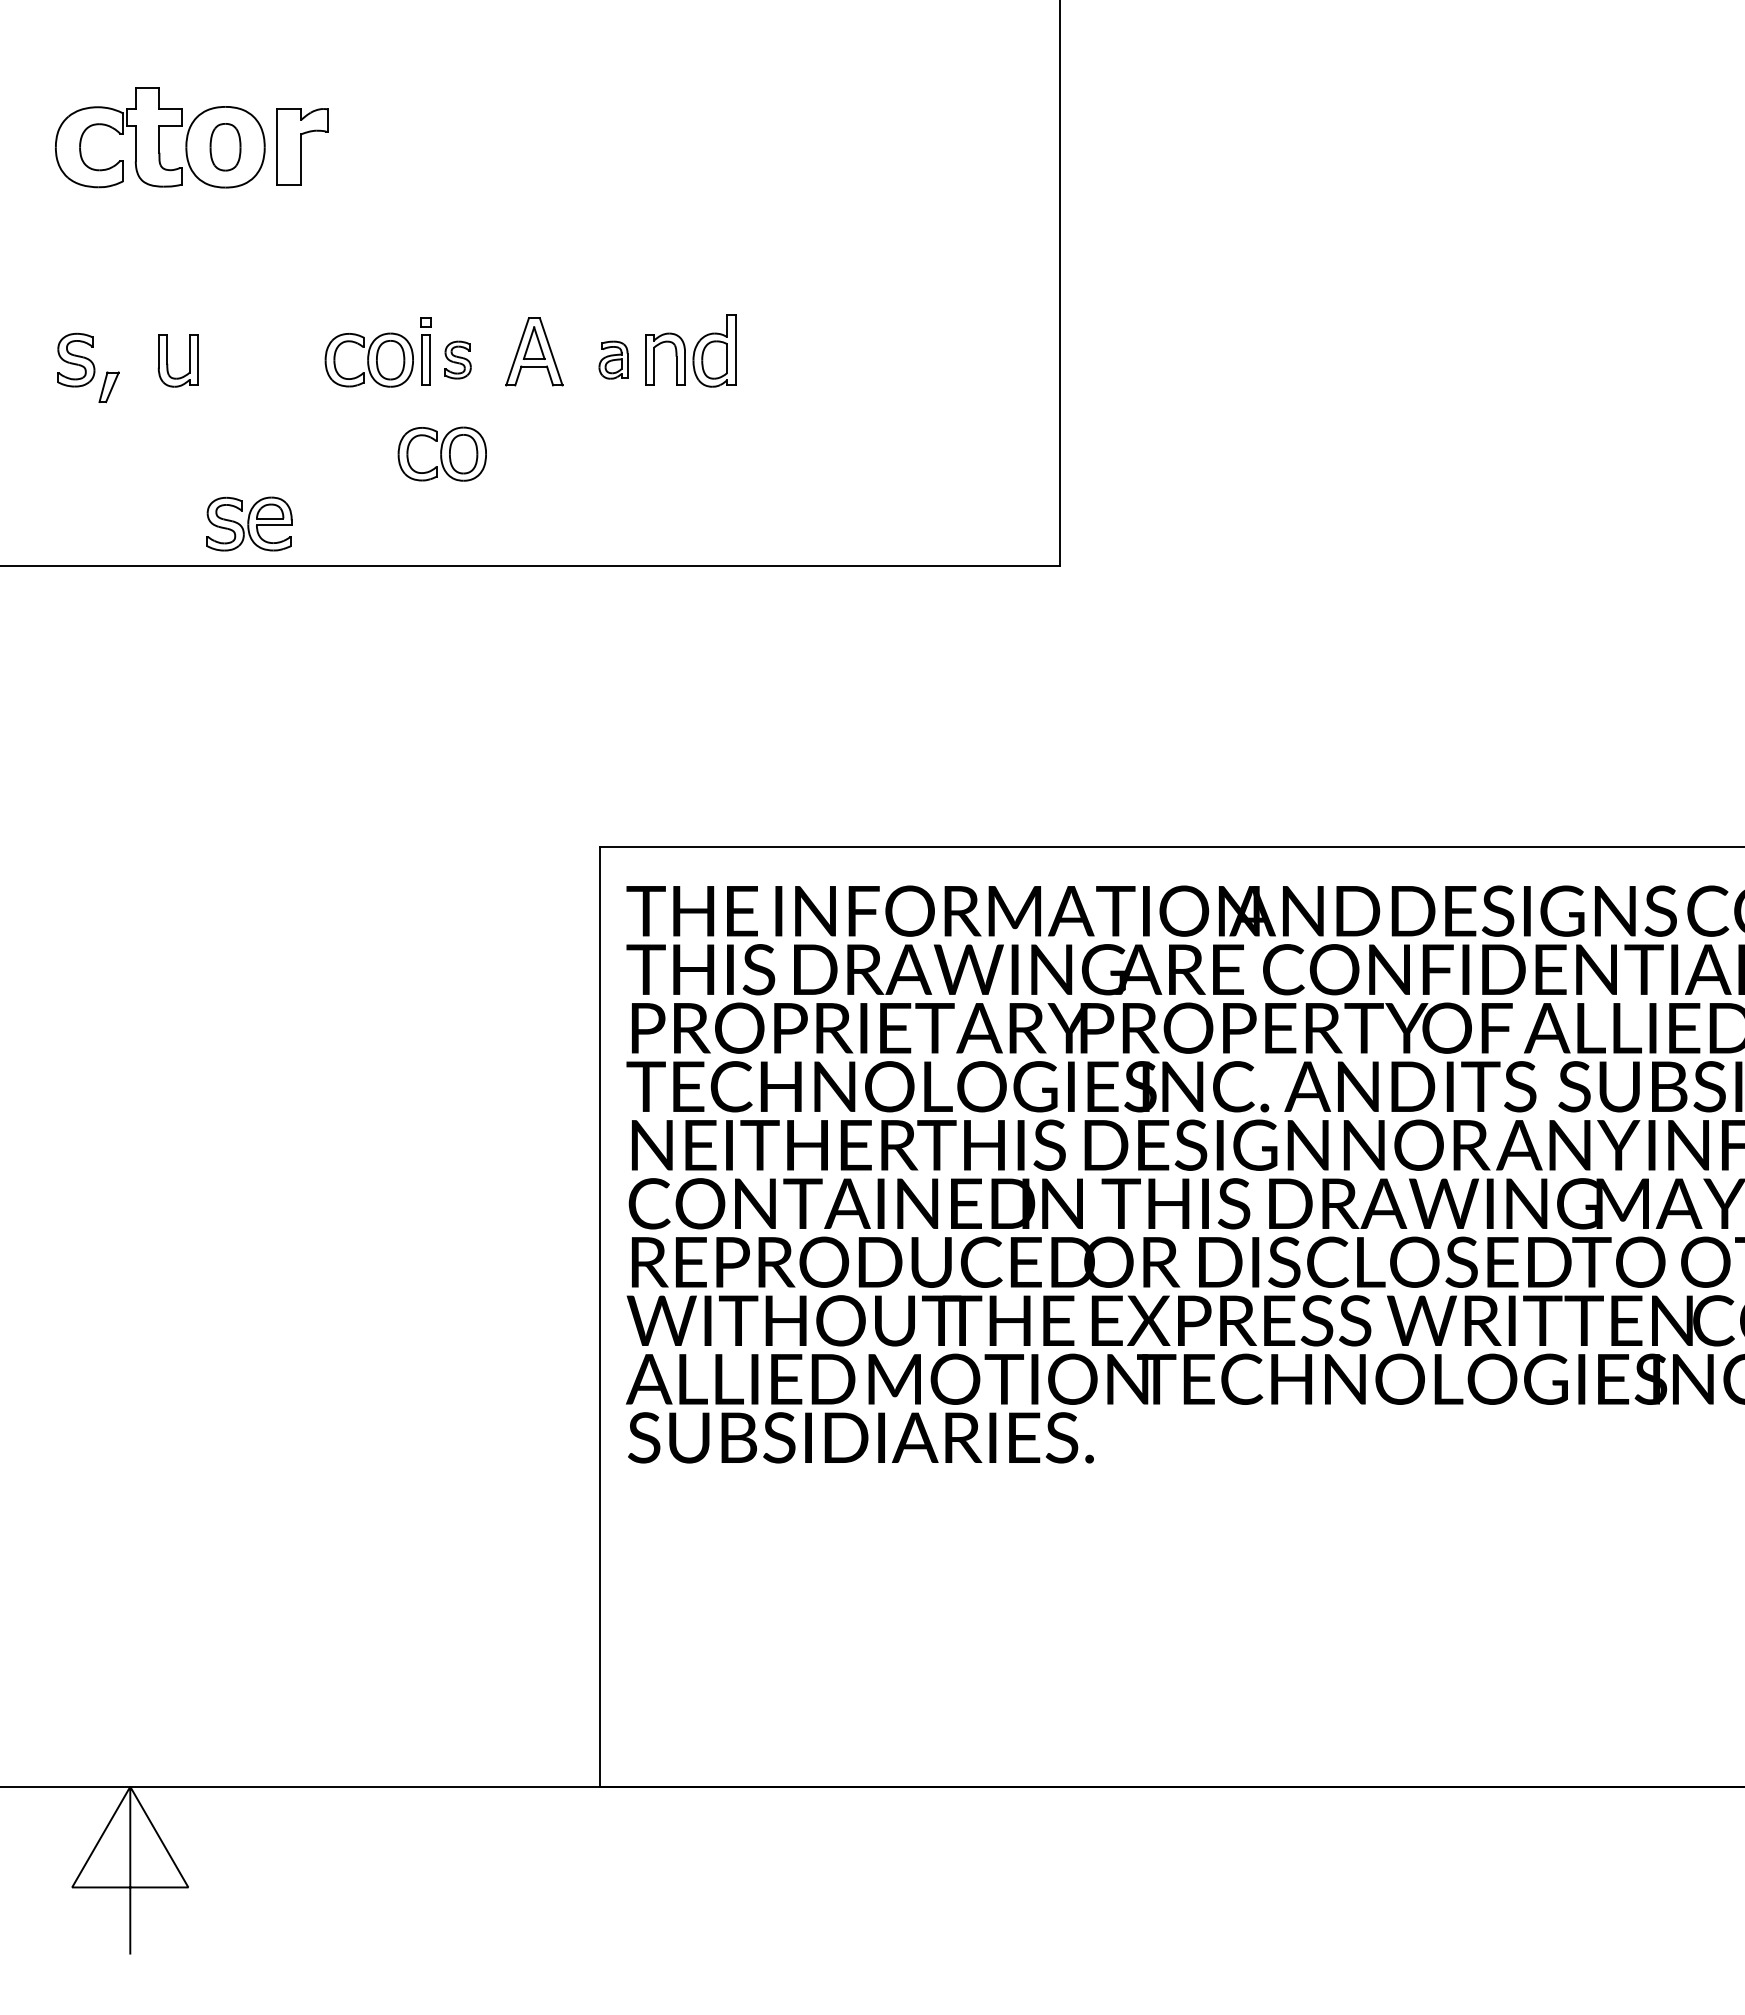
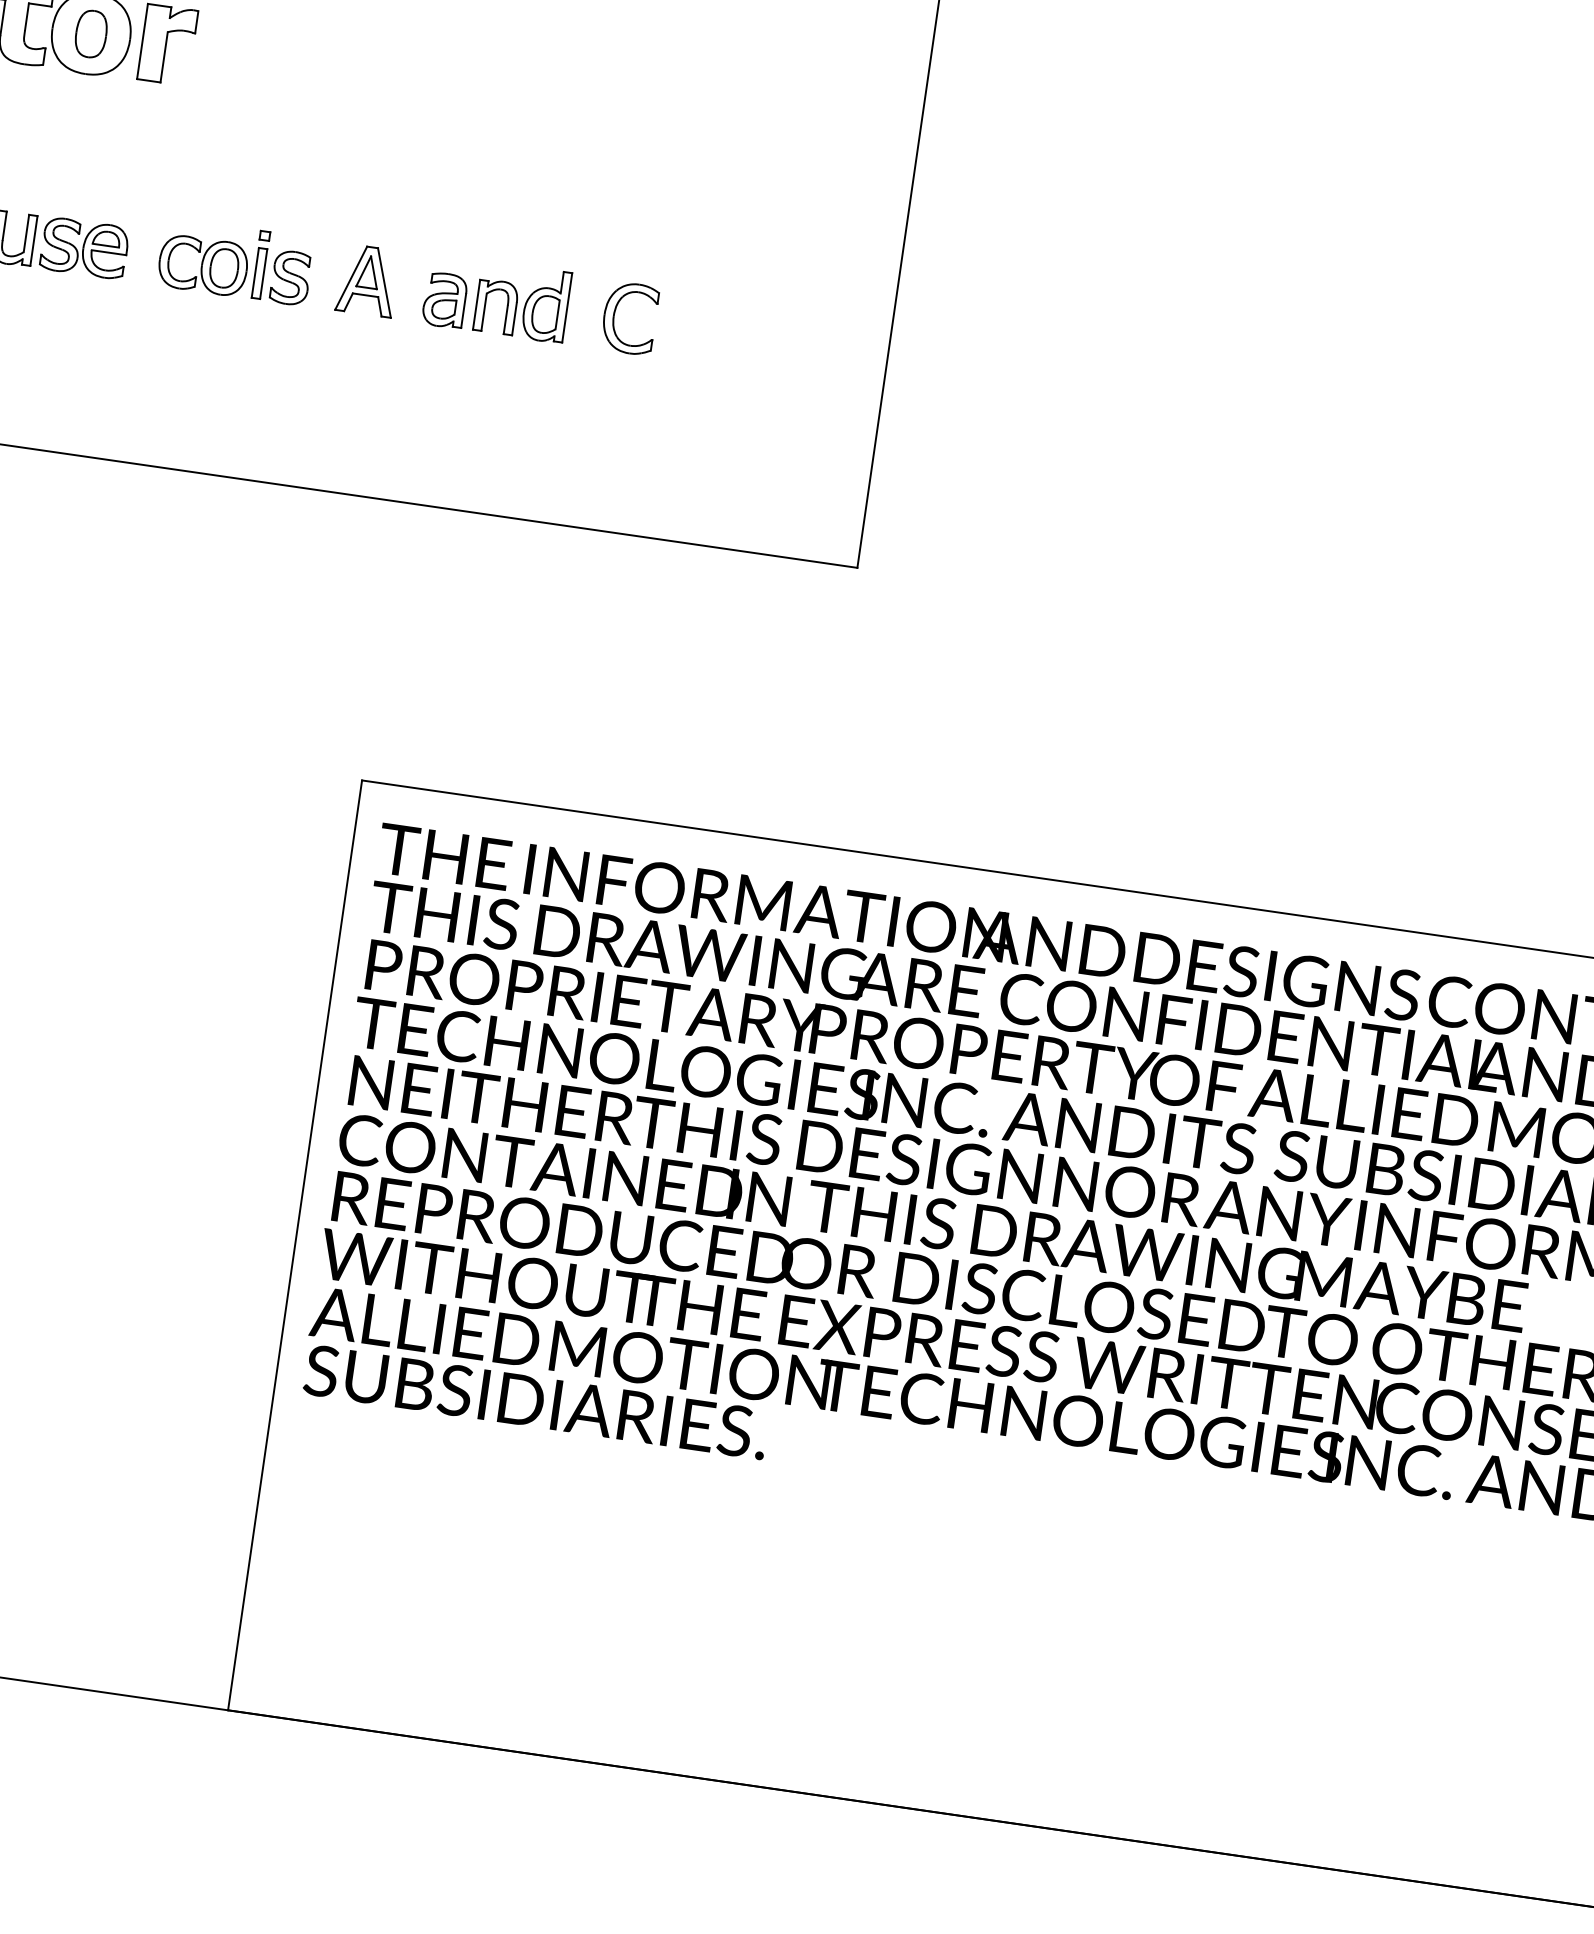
part: (784, 347) -> (615, 312), added
part: (458, 359) -> (291, 277), size x1.43
part: (613, 359) -> (445, 299), size x1.43
part: (441, 453) -> (261, 368), removed
part: (249, 523) -> (84, 247), moved

